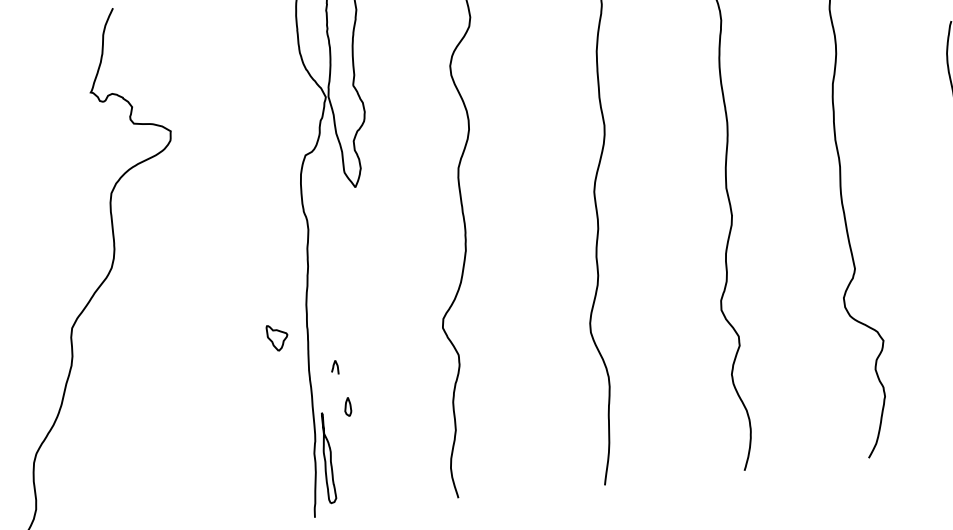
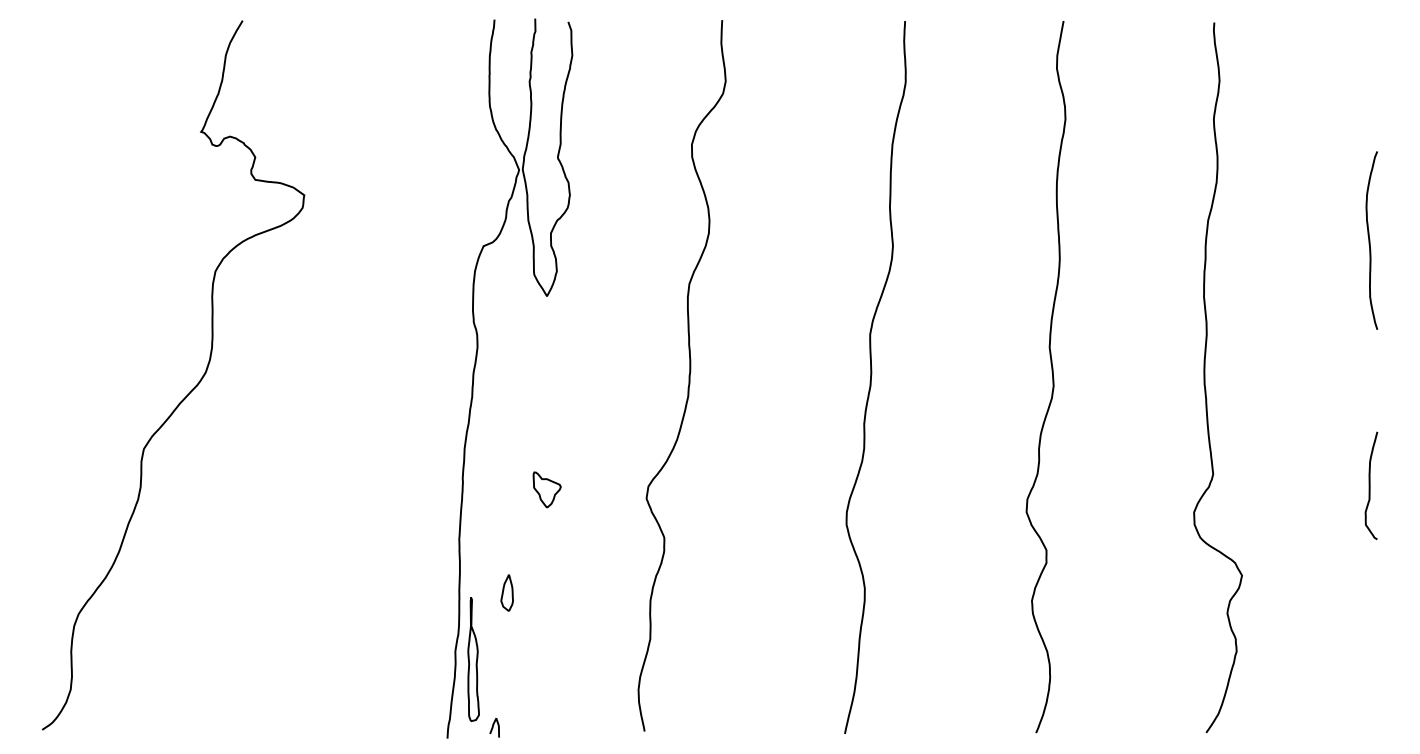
part: (277, 337) -> (546, 489), moved
curve: (333, 367) -> (493, 727), moved
part: (347, 406) -> (506, 592), size x1.43

